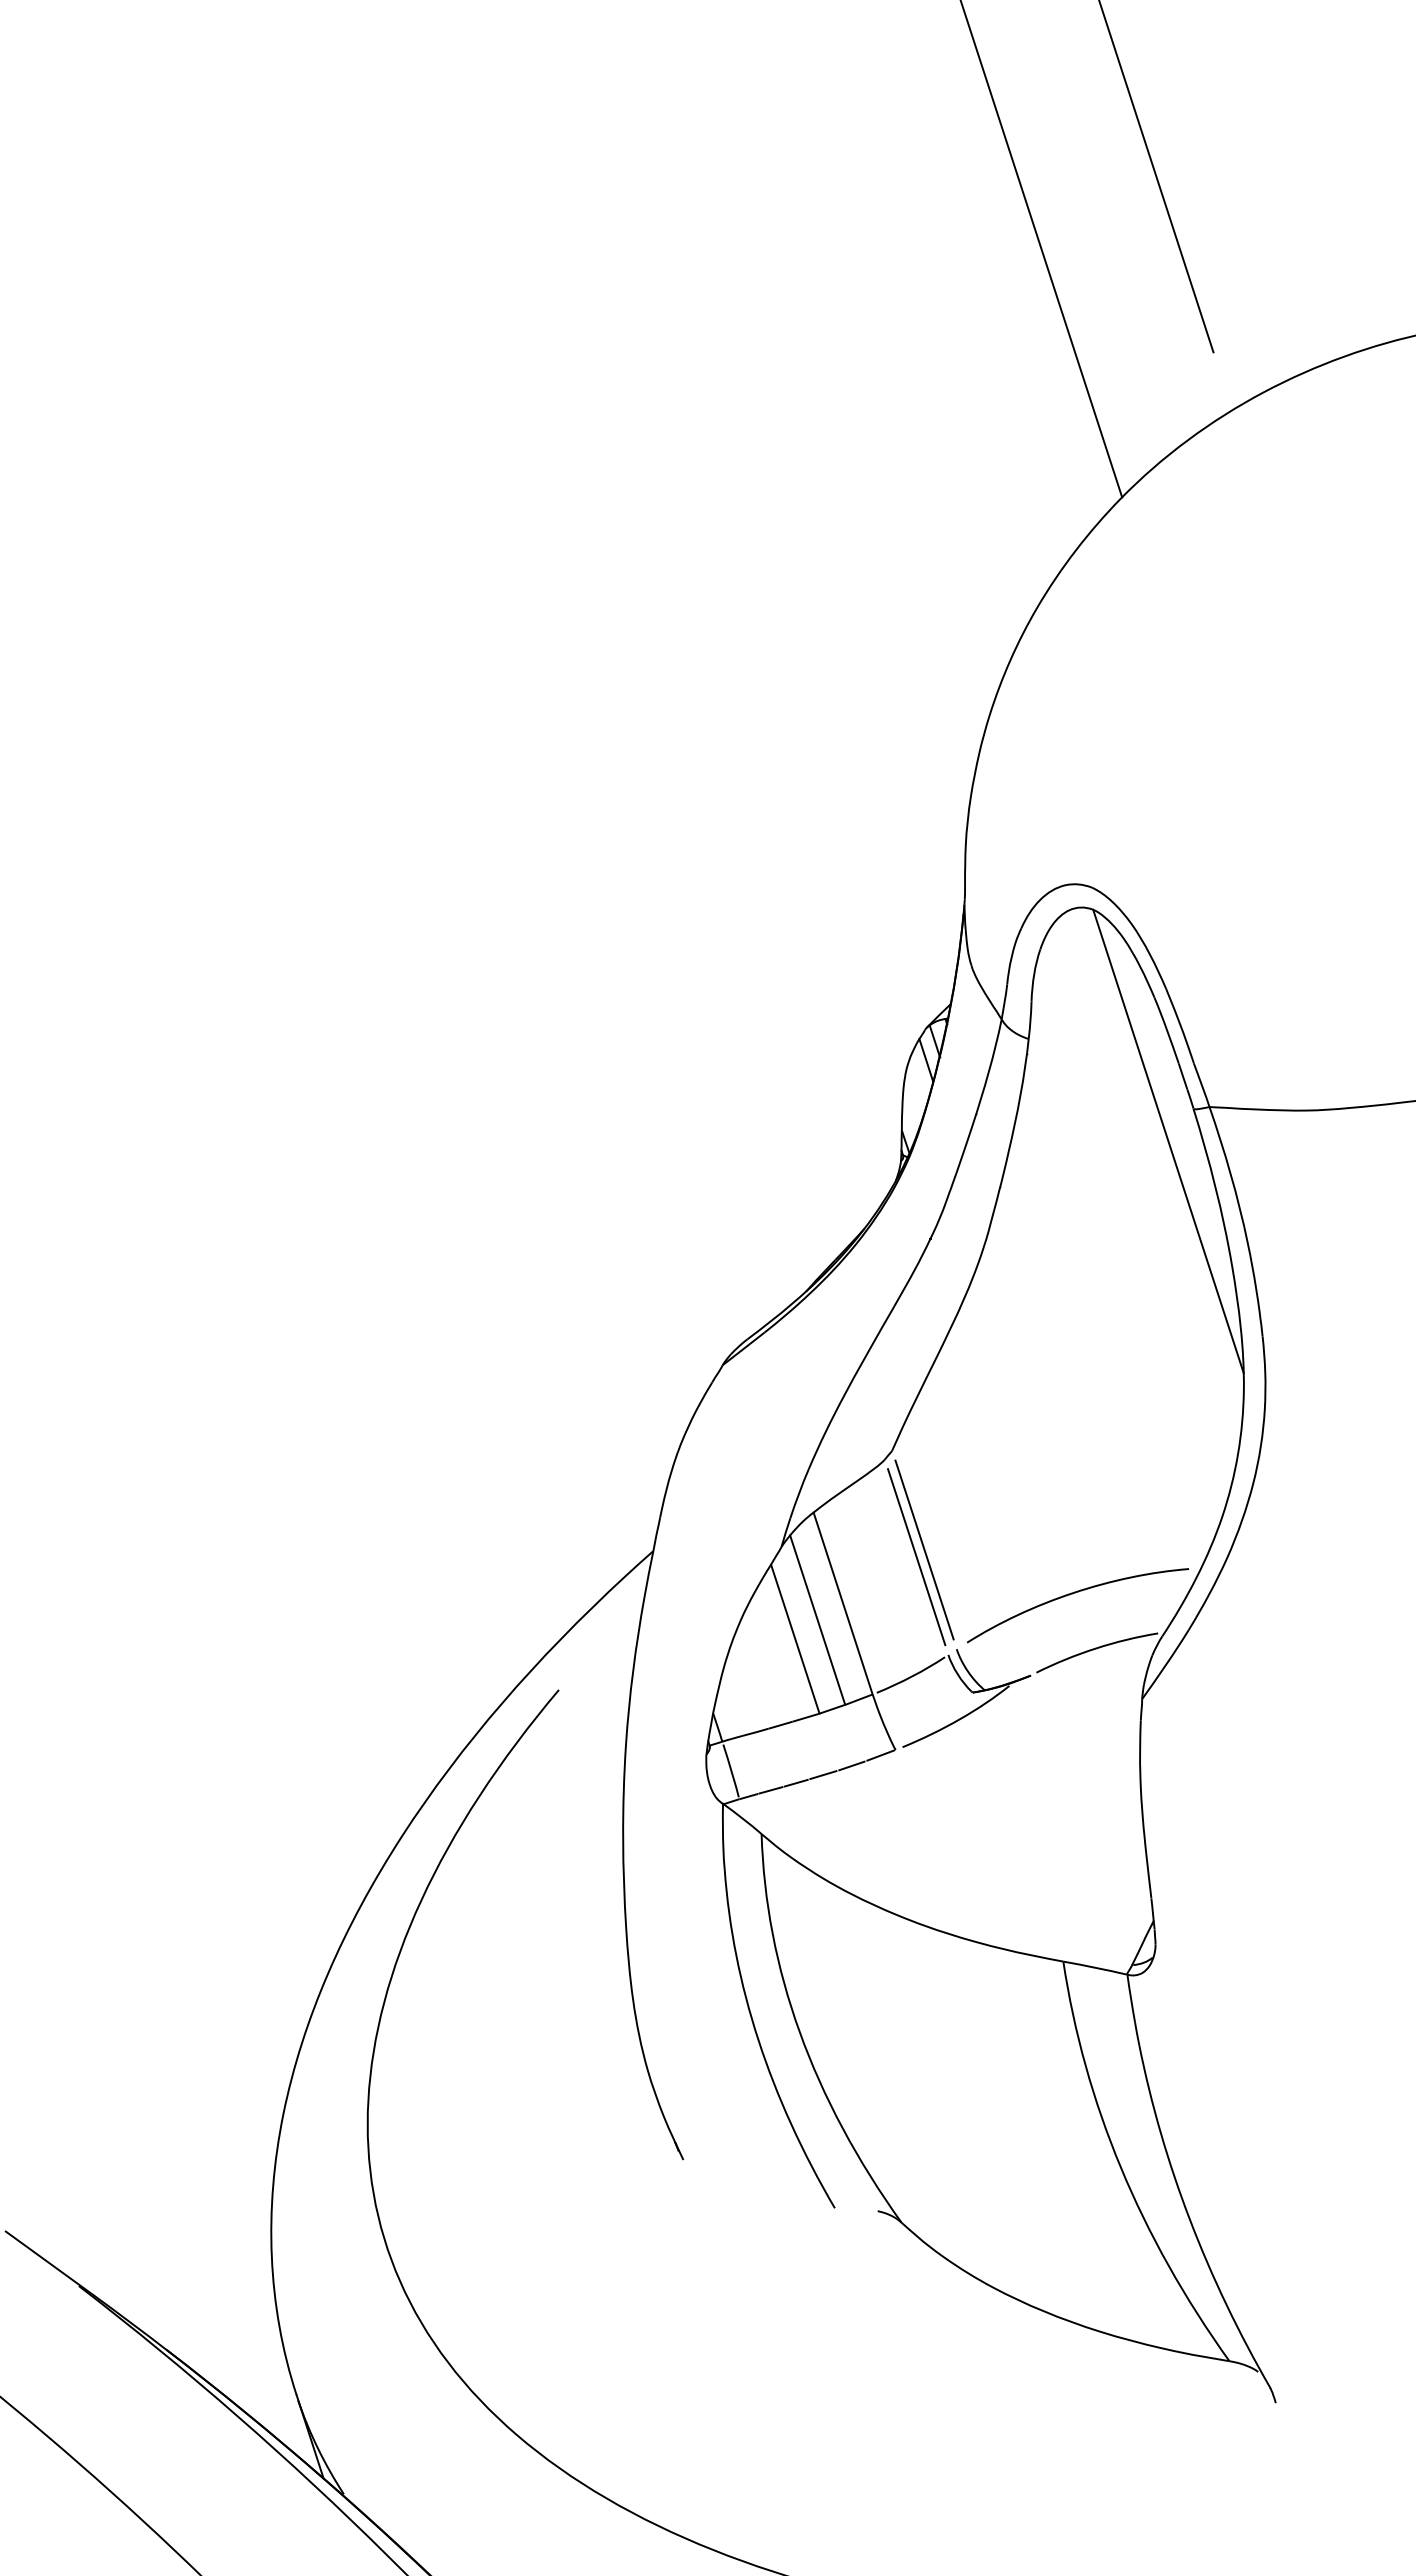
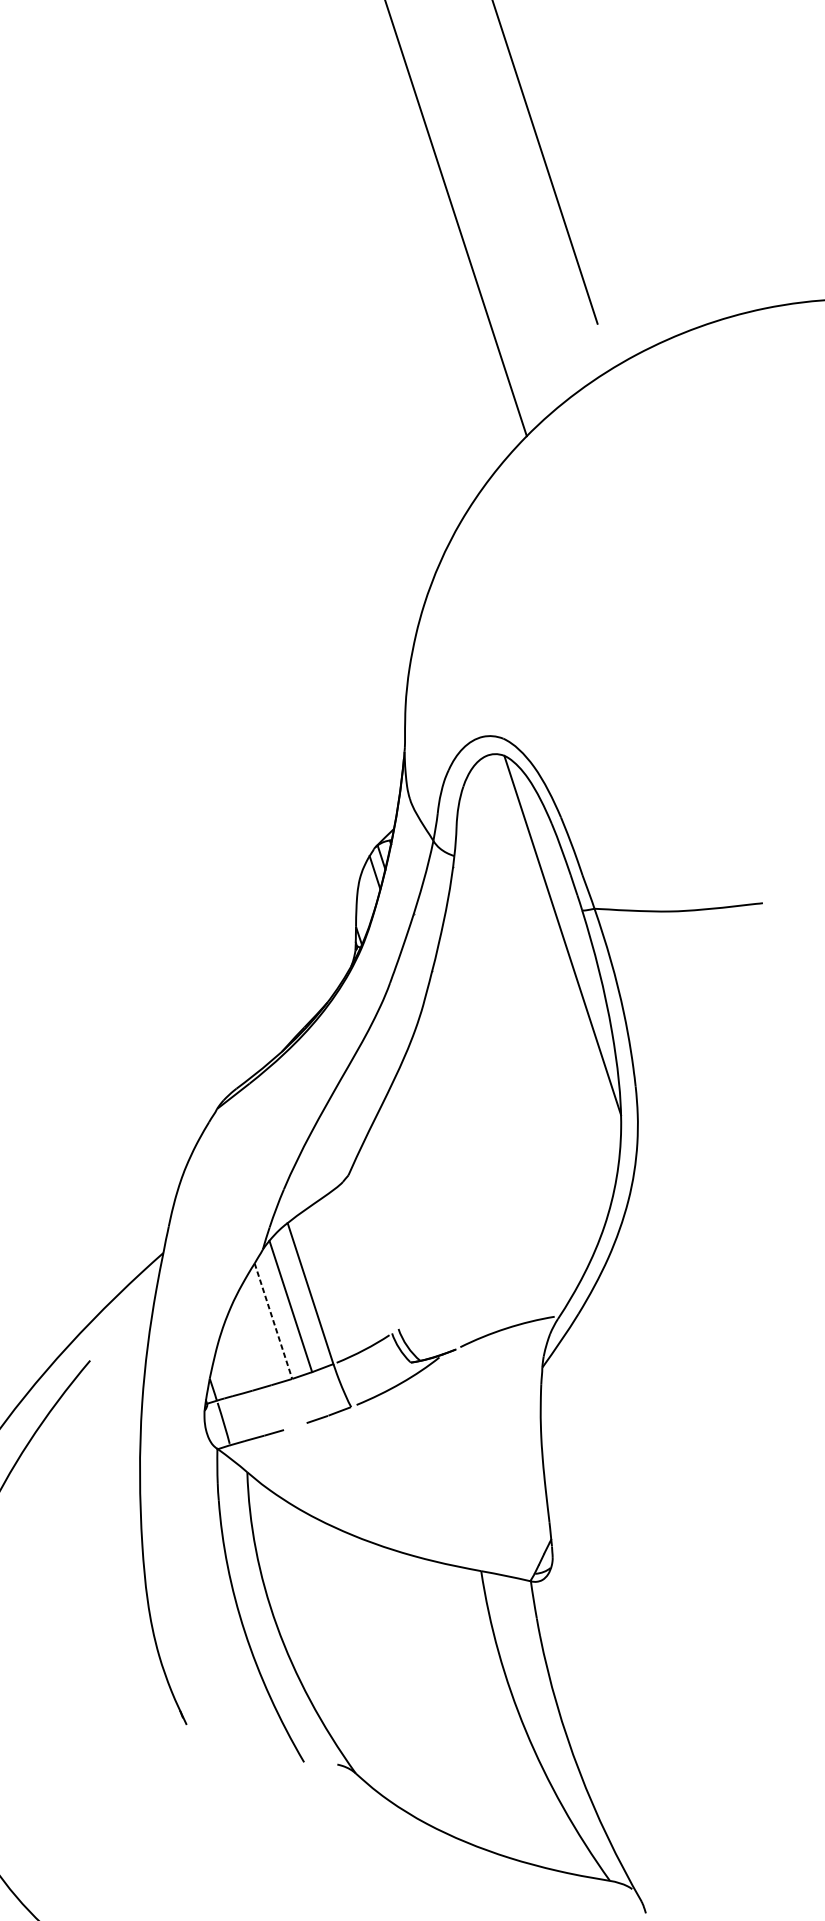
line: (924, 1549) -> (373, 1251), removed
line: (916, 1557) -> (367, 1257), removed
curve: (1072, 1594) -> (488, 1286), removed
line: (795, 1639) -> (273, 1321), solid -> dashed
line: (823, 1775) -> (295, 1426), removed

